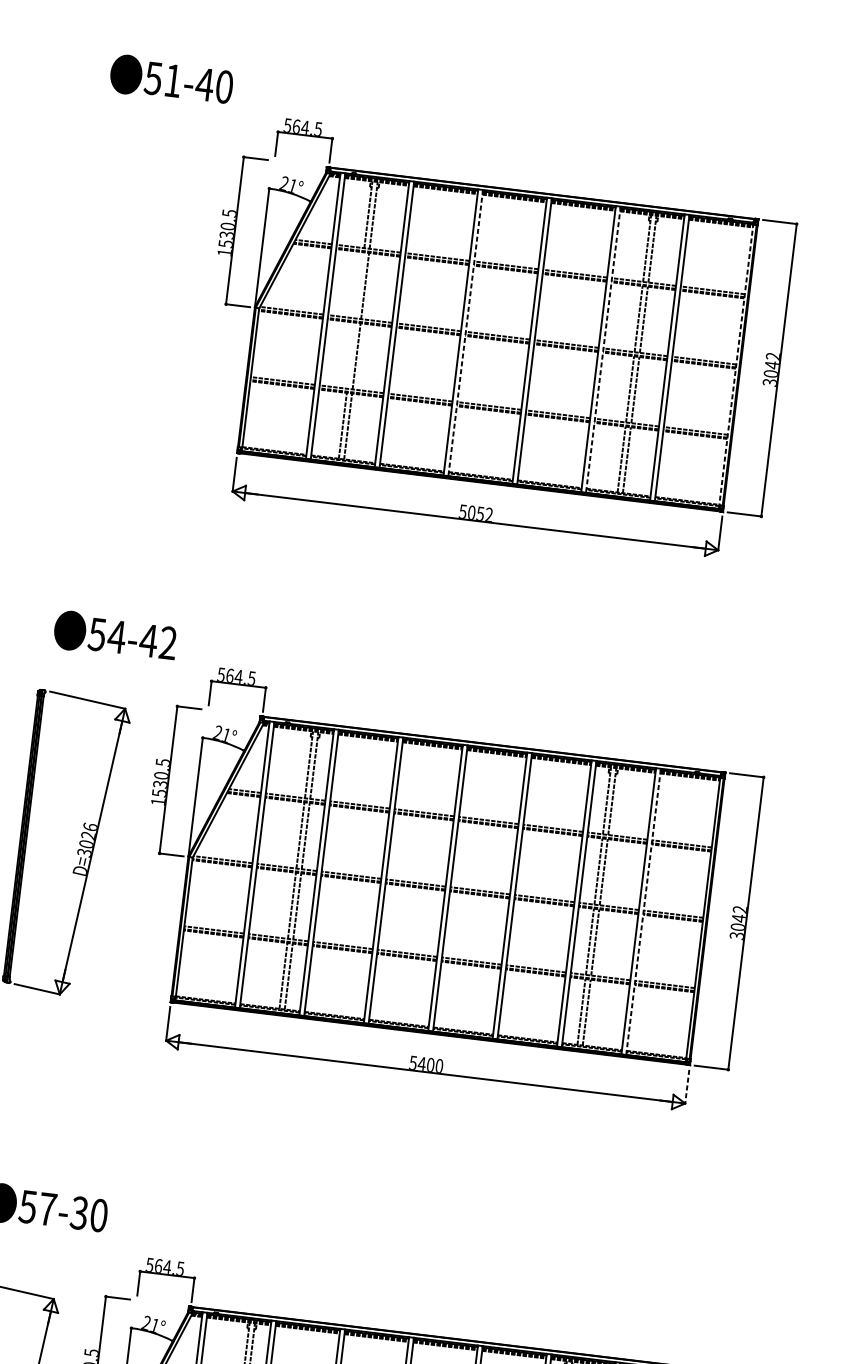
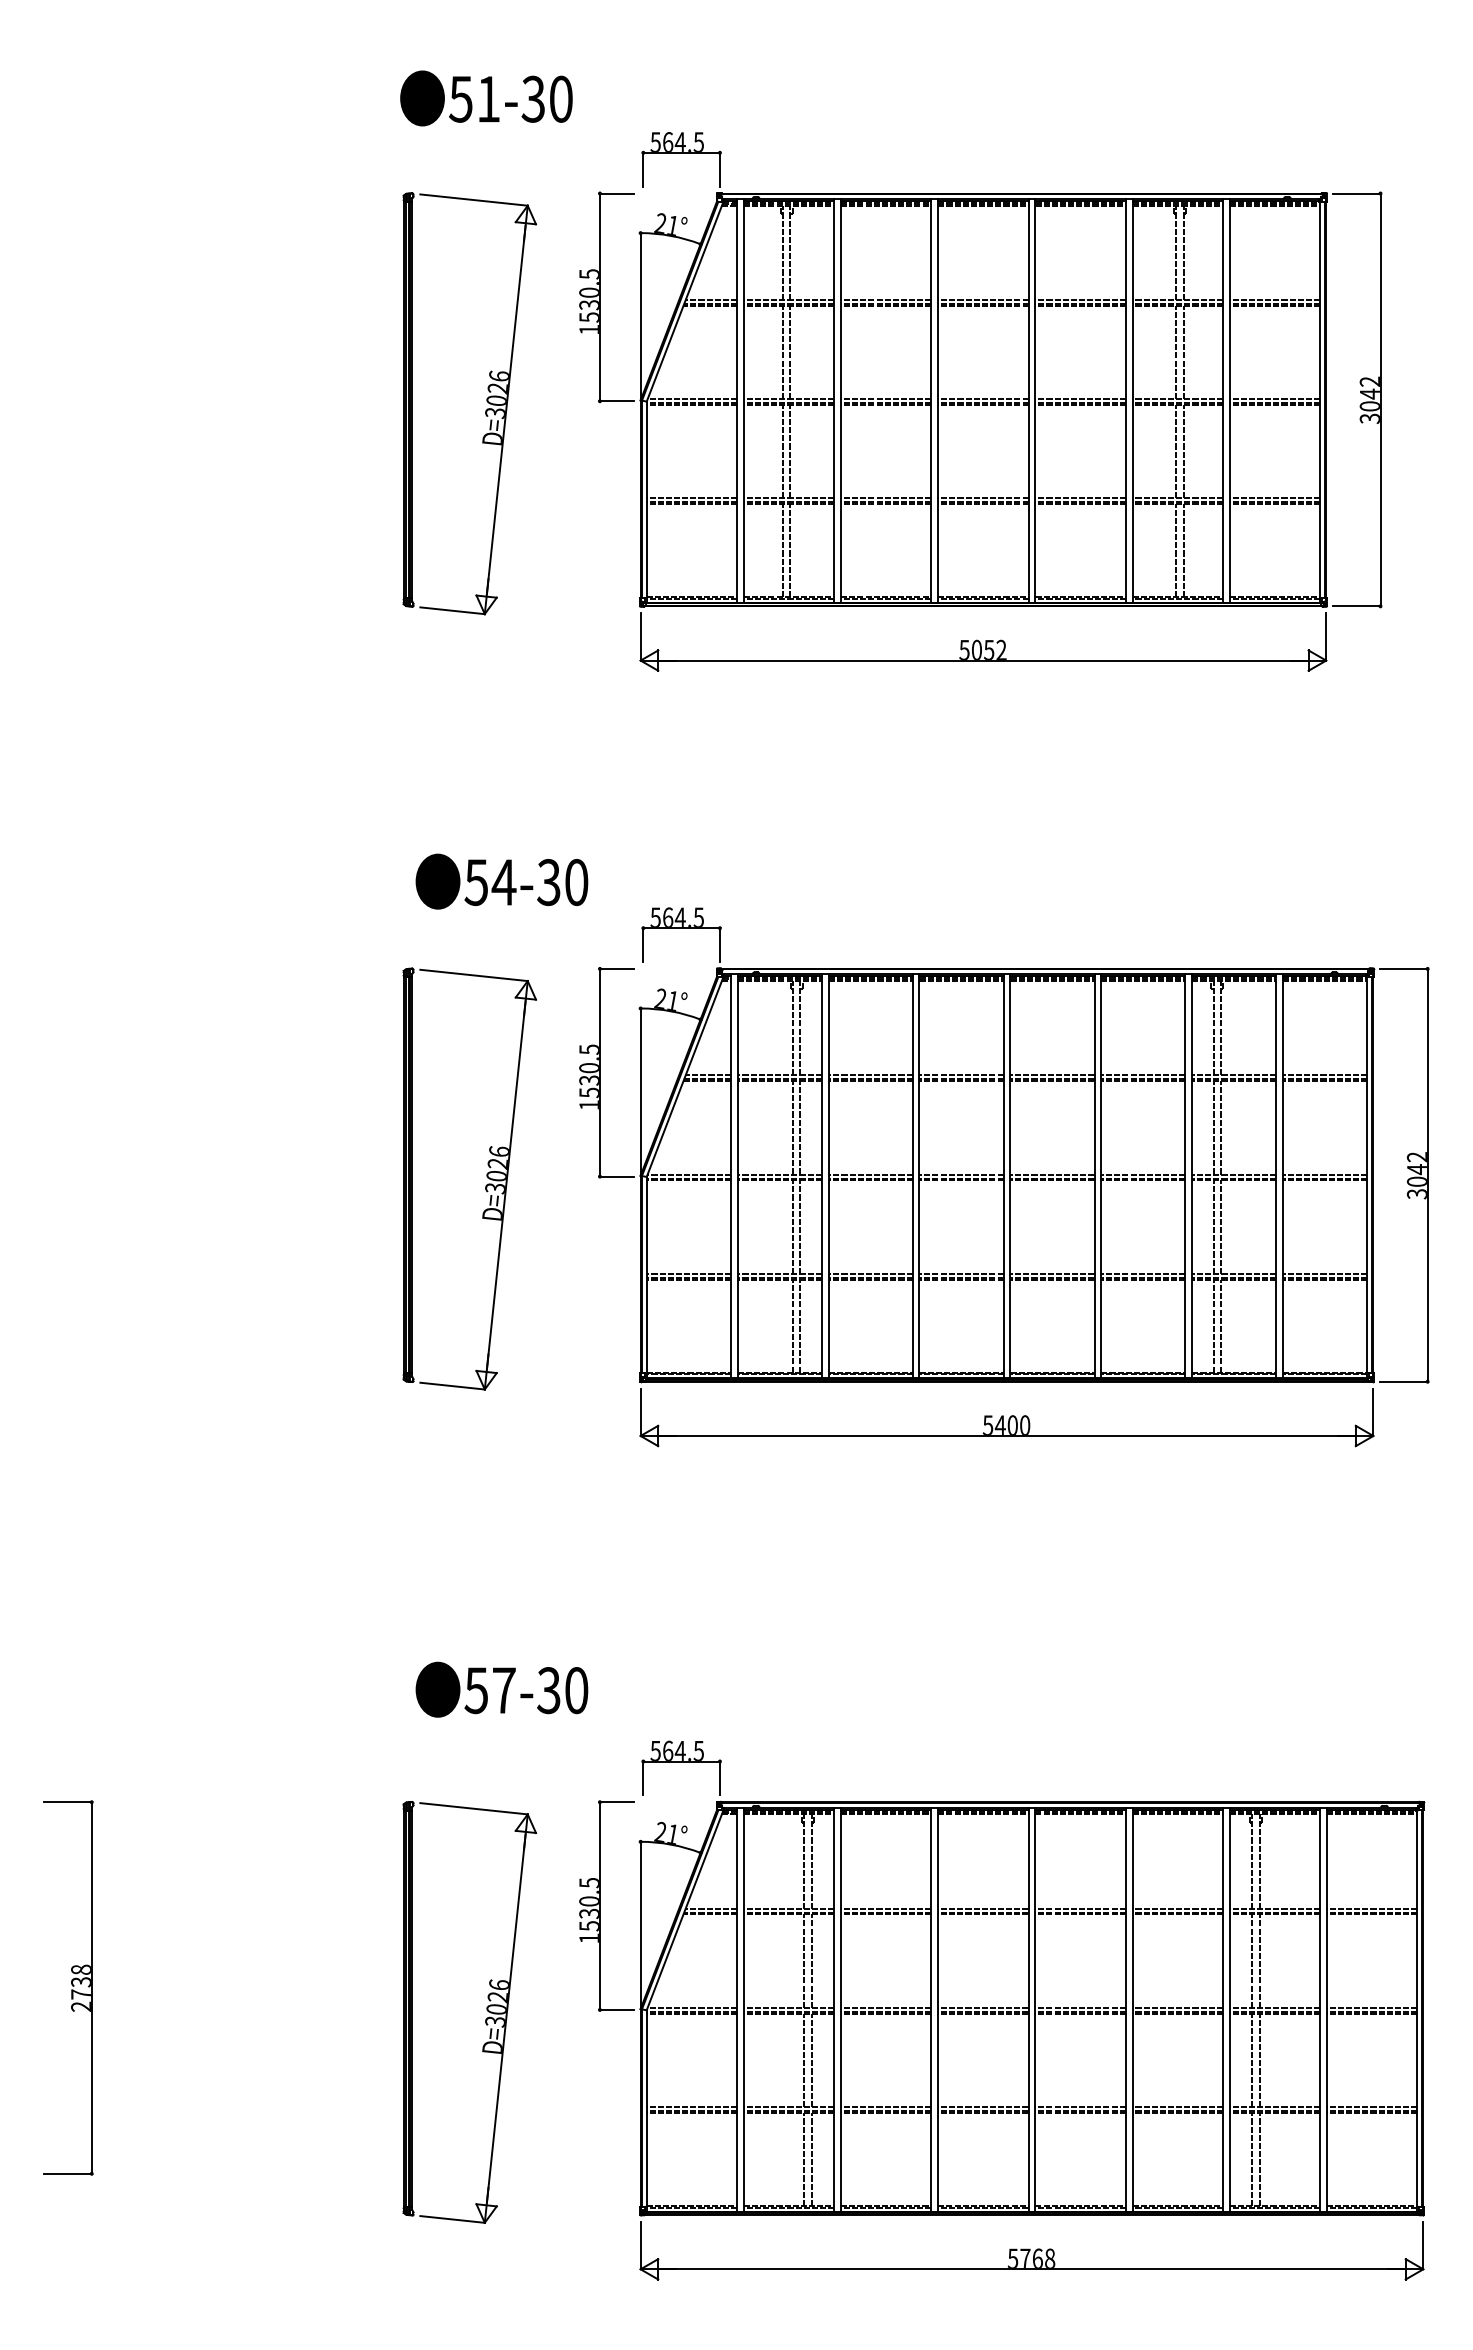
text: (204, 84) -> (533, 98), 51-40 -> 51-30
line: (359, 285) -> (782, 352), added
part: (145, 294) -> (486, 401), added
line: (465, 333) -> (938, 401), dashed -> solid
line: (603, 350) -> (1132, 401), dashed -> solid
line: (351, 355) -> (782, 451), added
line: (736, 366) -> (1320, 401), dashed -> solid
text: (158, 641) -> (562, 882), 54-42 -> 54-30
line: (643, 911) -> (1283, 1175), dashed -> solid
line: (687, 1086) -> (1373, 1412), dashed -> solid

